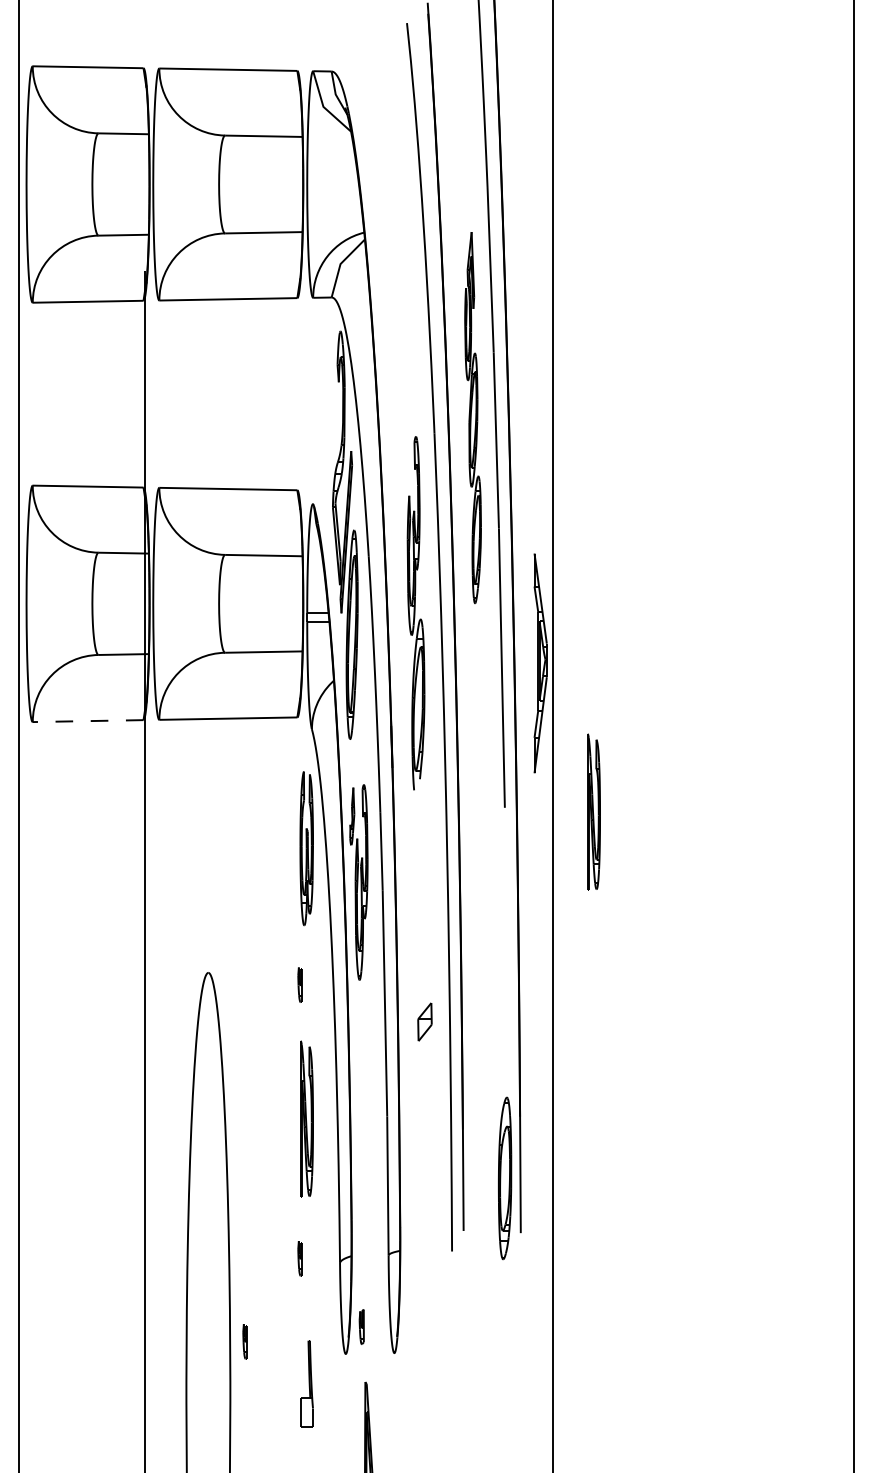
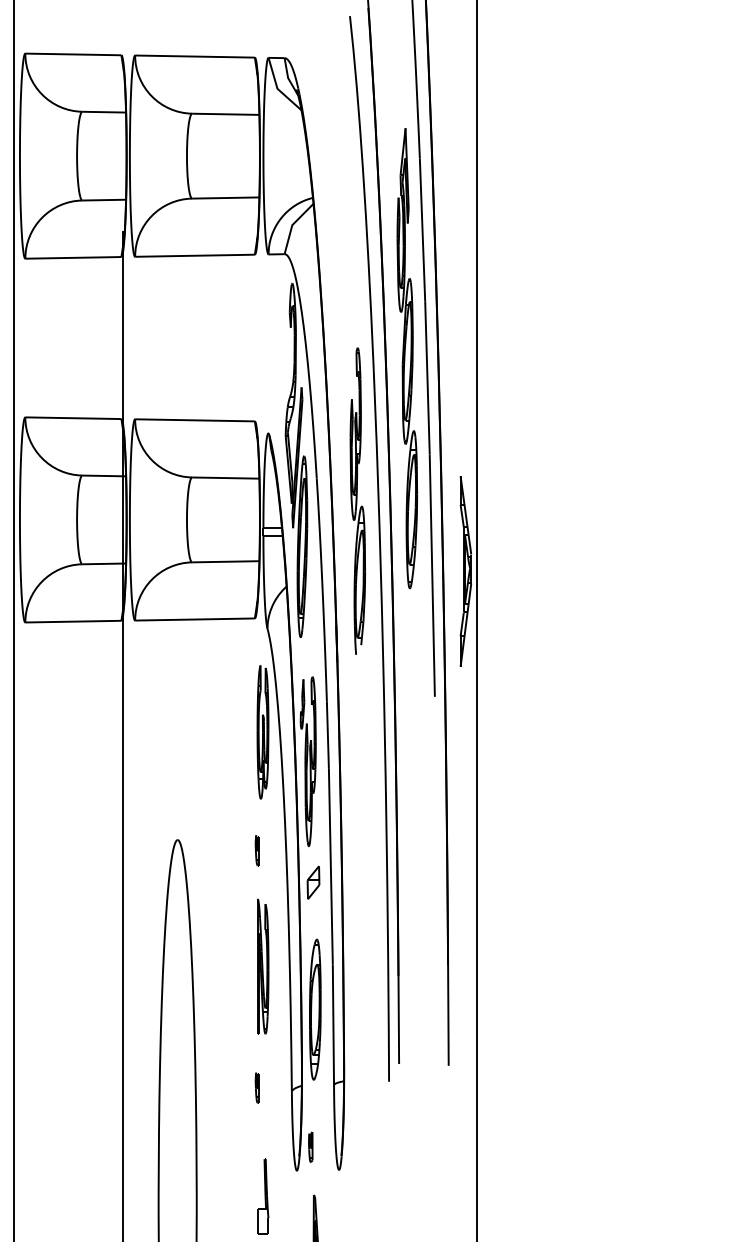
part: (472, 417) -> (406, 358), size x1.43
part: (415, 613) -> (357, 501), moved
line: (87, 721) -> (72, 621), dashed -> solid
part: (593, 811) -> (511, 700), removed
part: (424, 1021) -> (313, 882), moved
part: (505, 1178) -> (315, 1009), moved
part: (244, 1341) -> (209, 1159), removed

